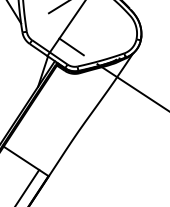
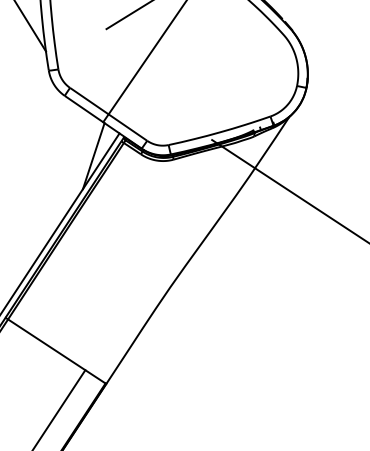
line: (71, 46) -> (155, 101), removed

